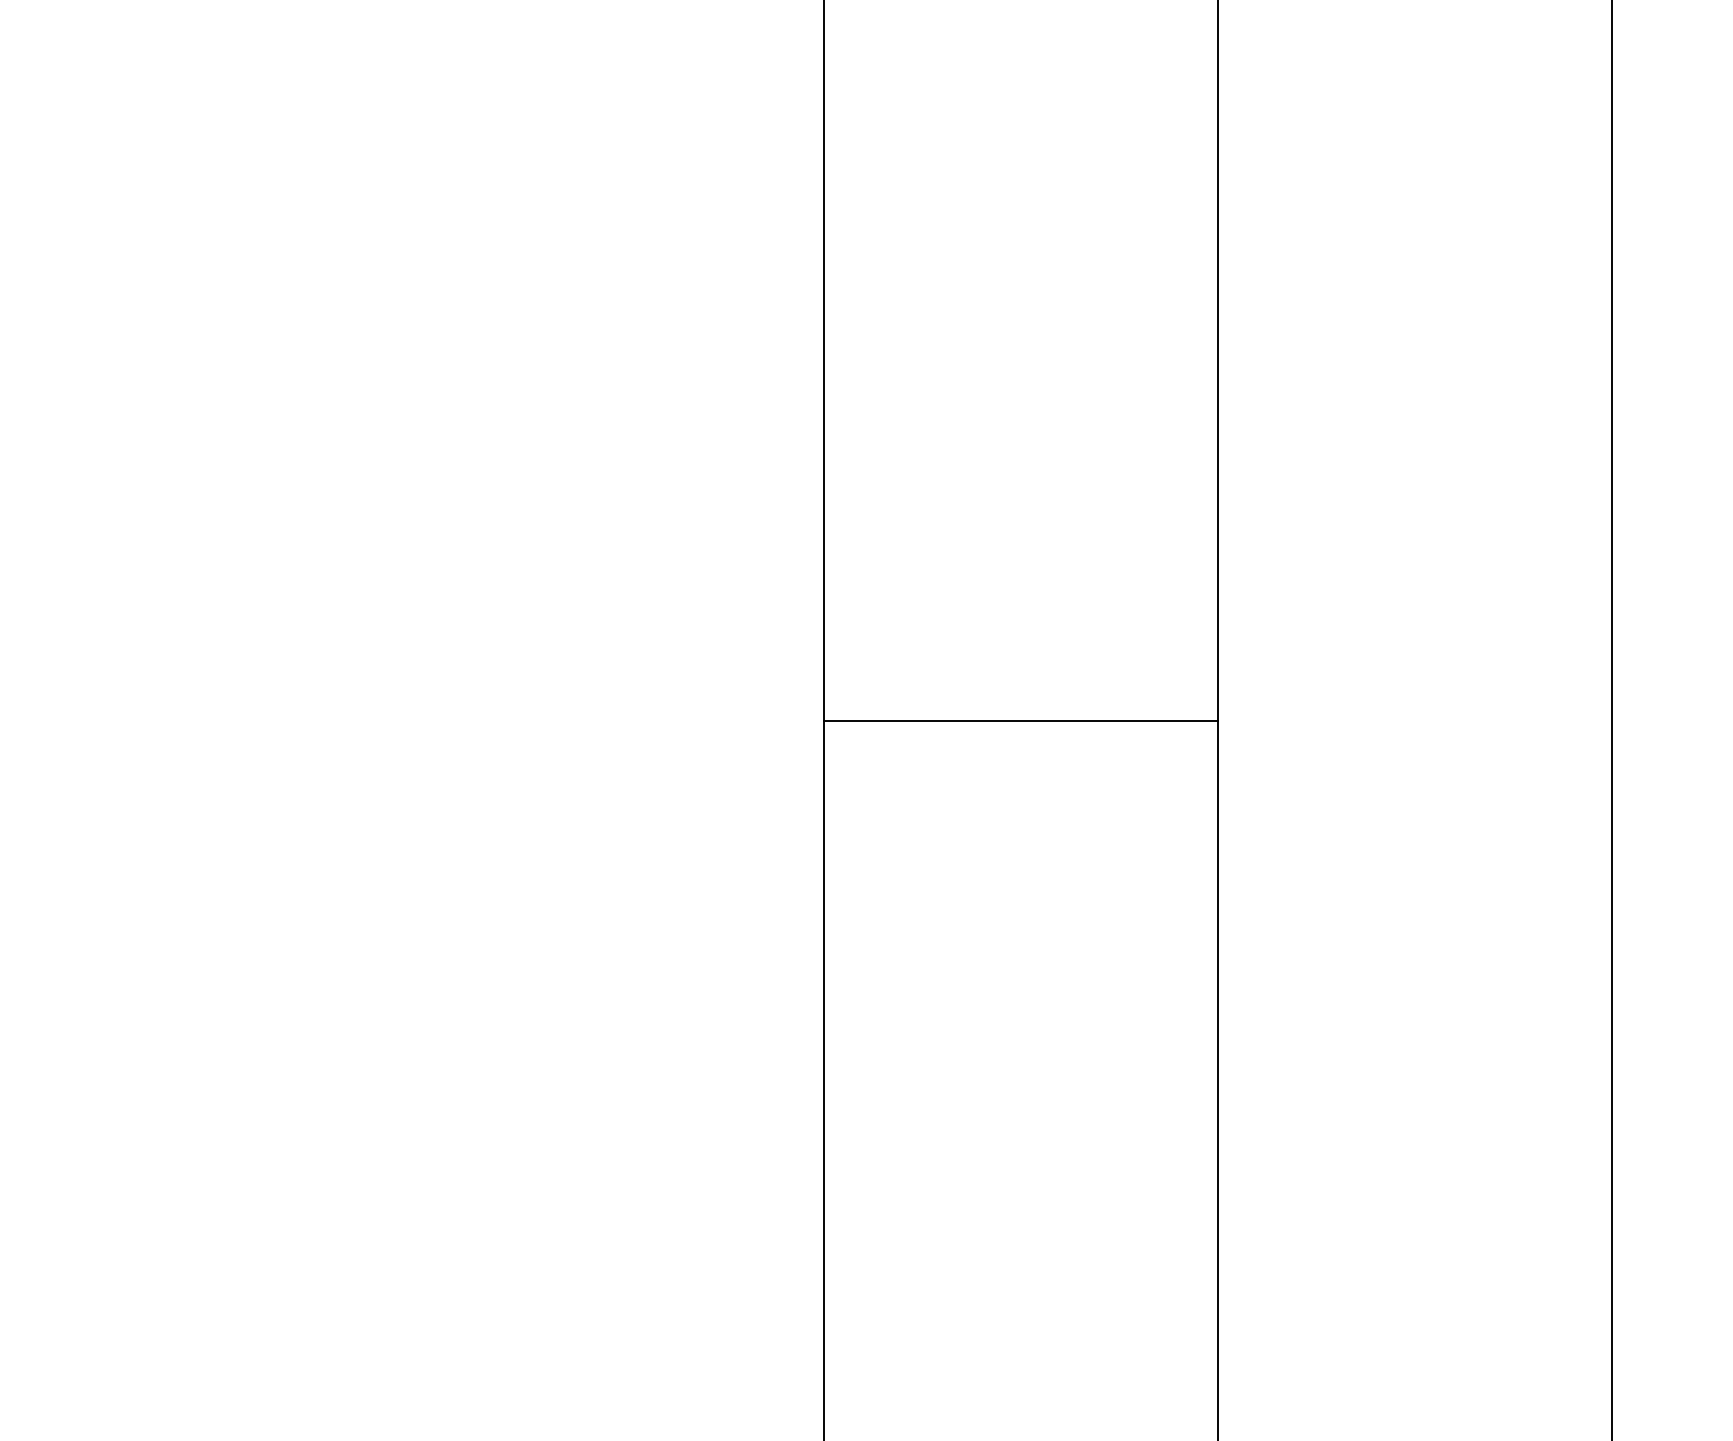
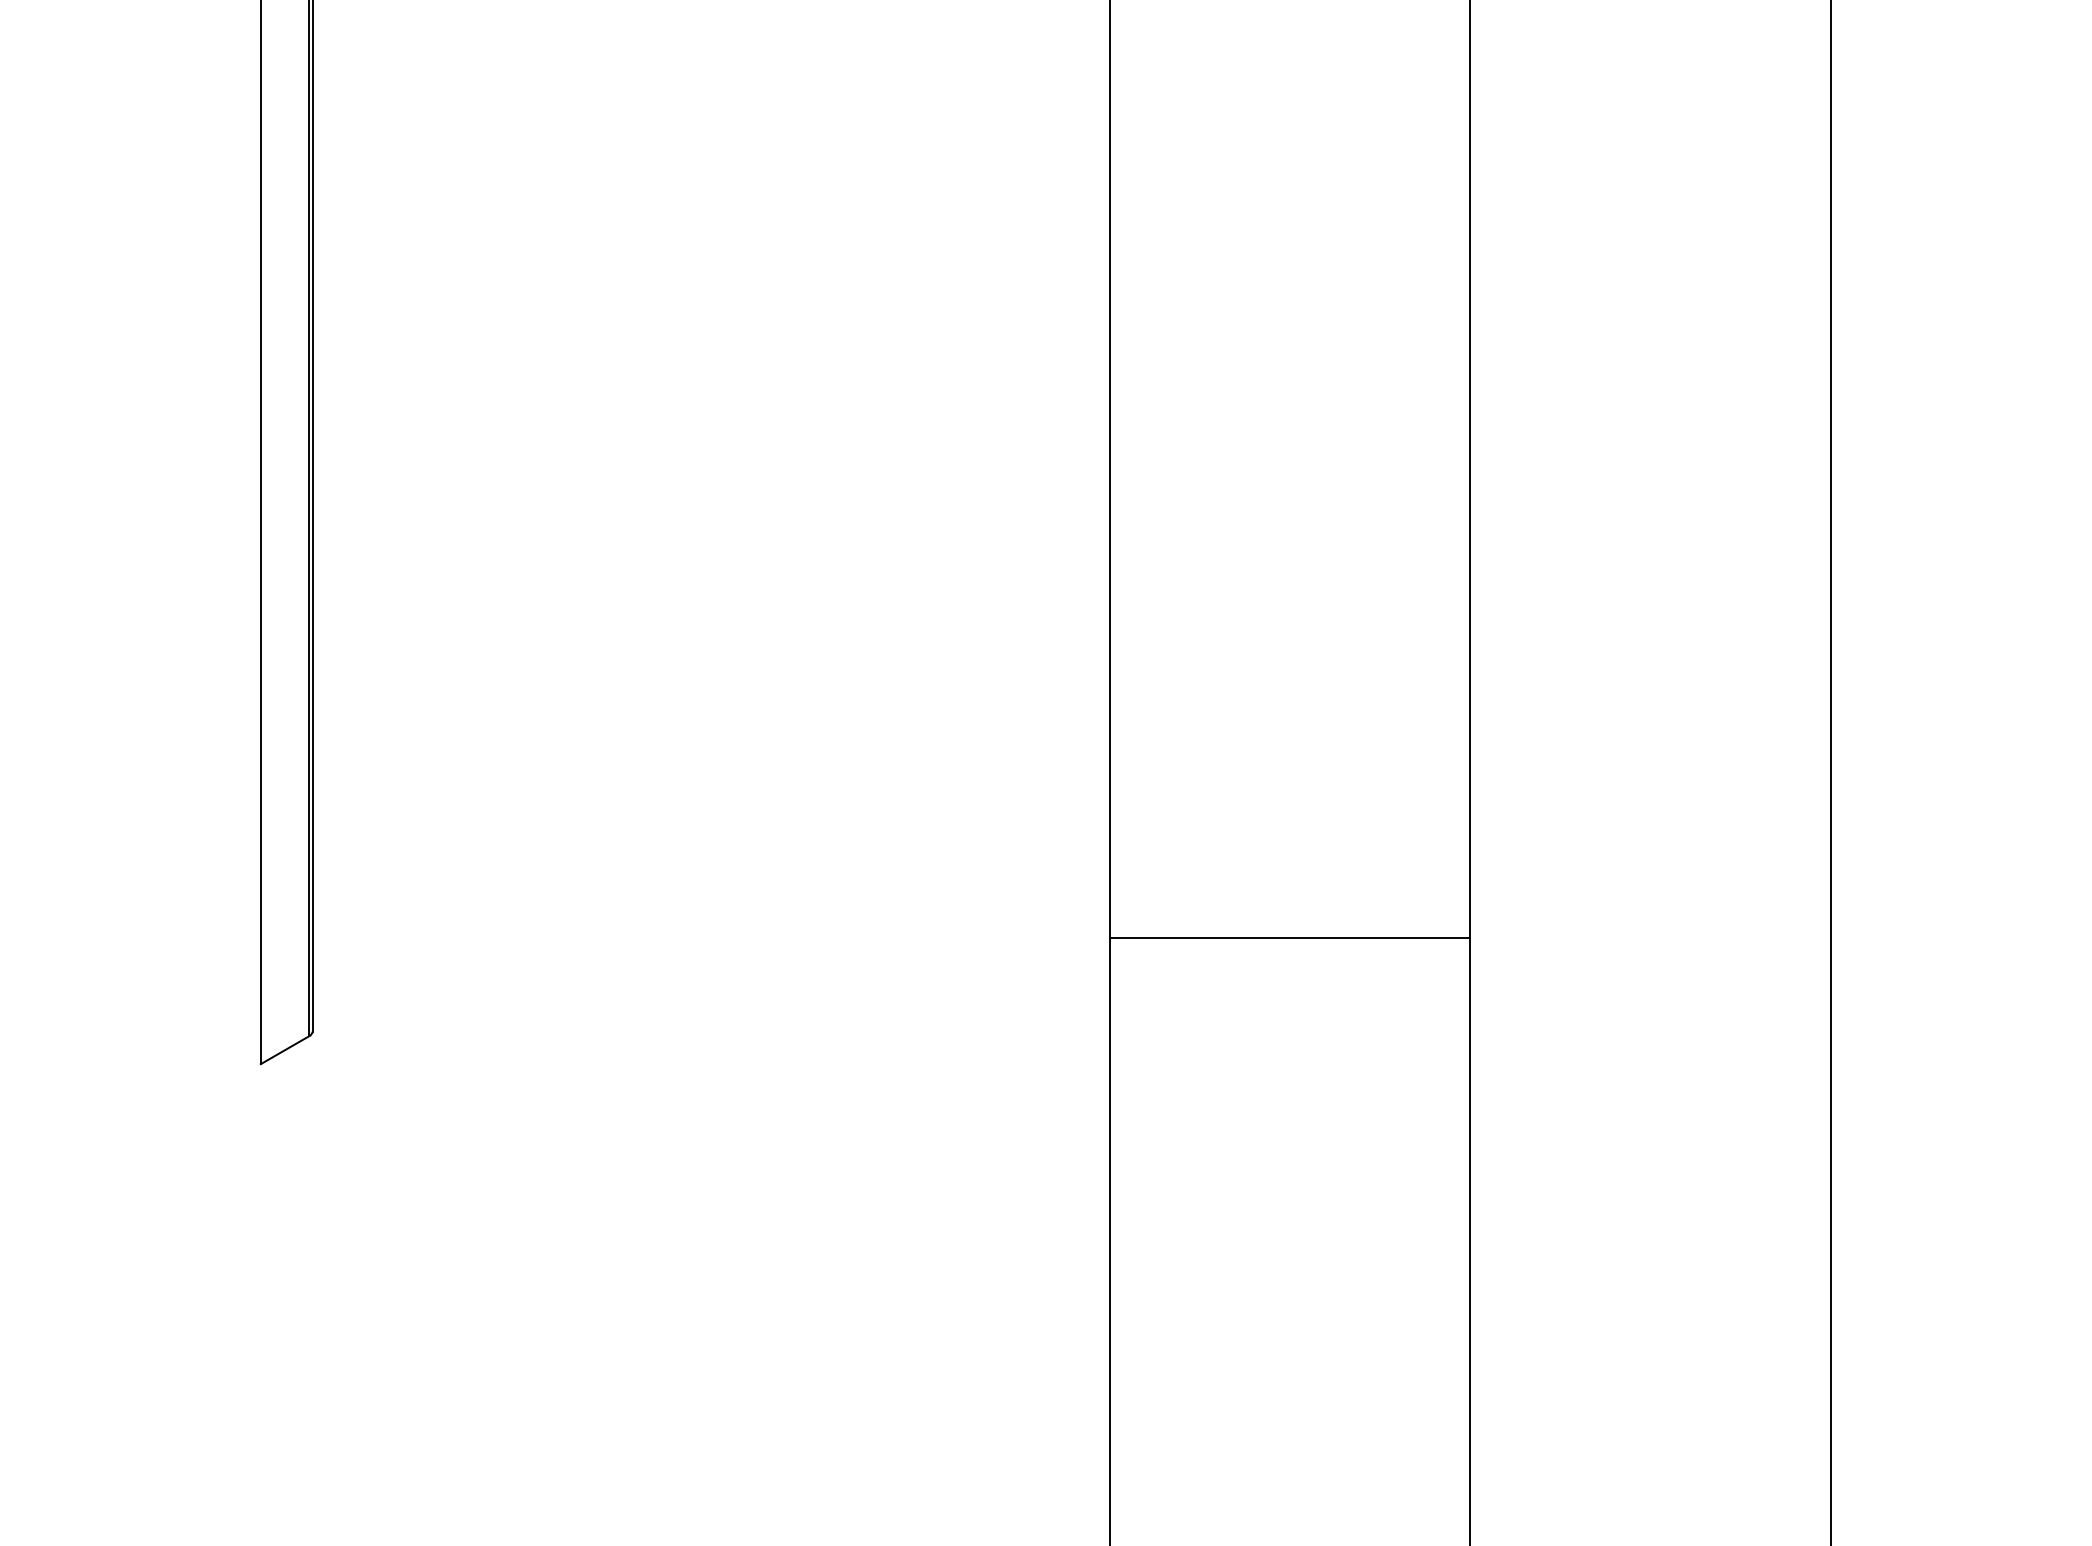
line: (1020, 720) -> (1289, 937), moved

